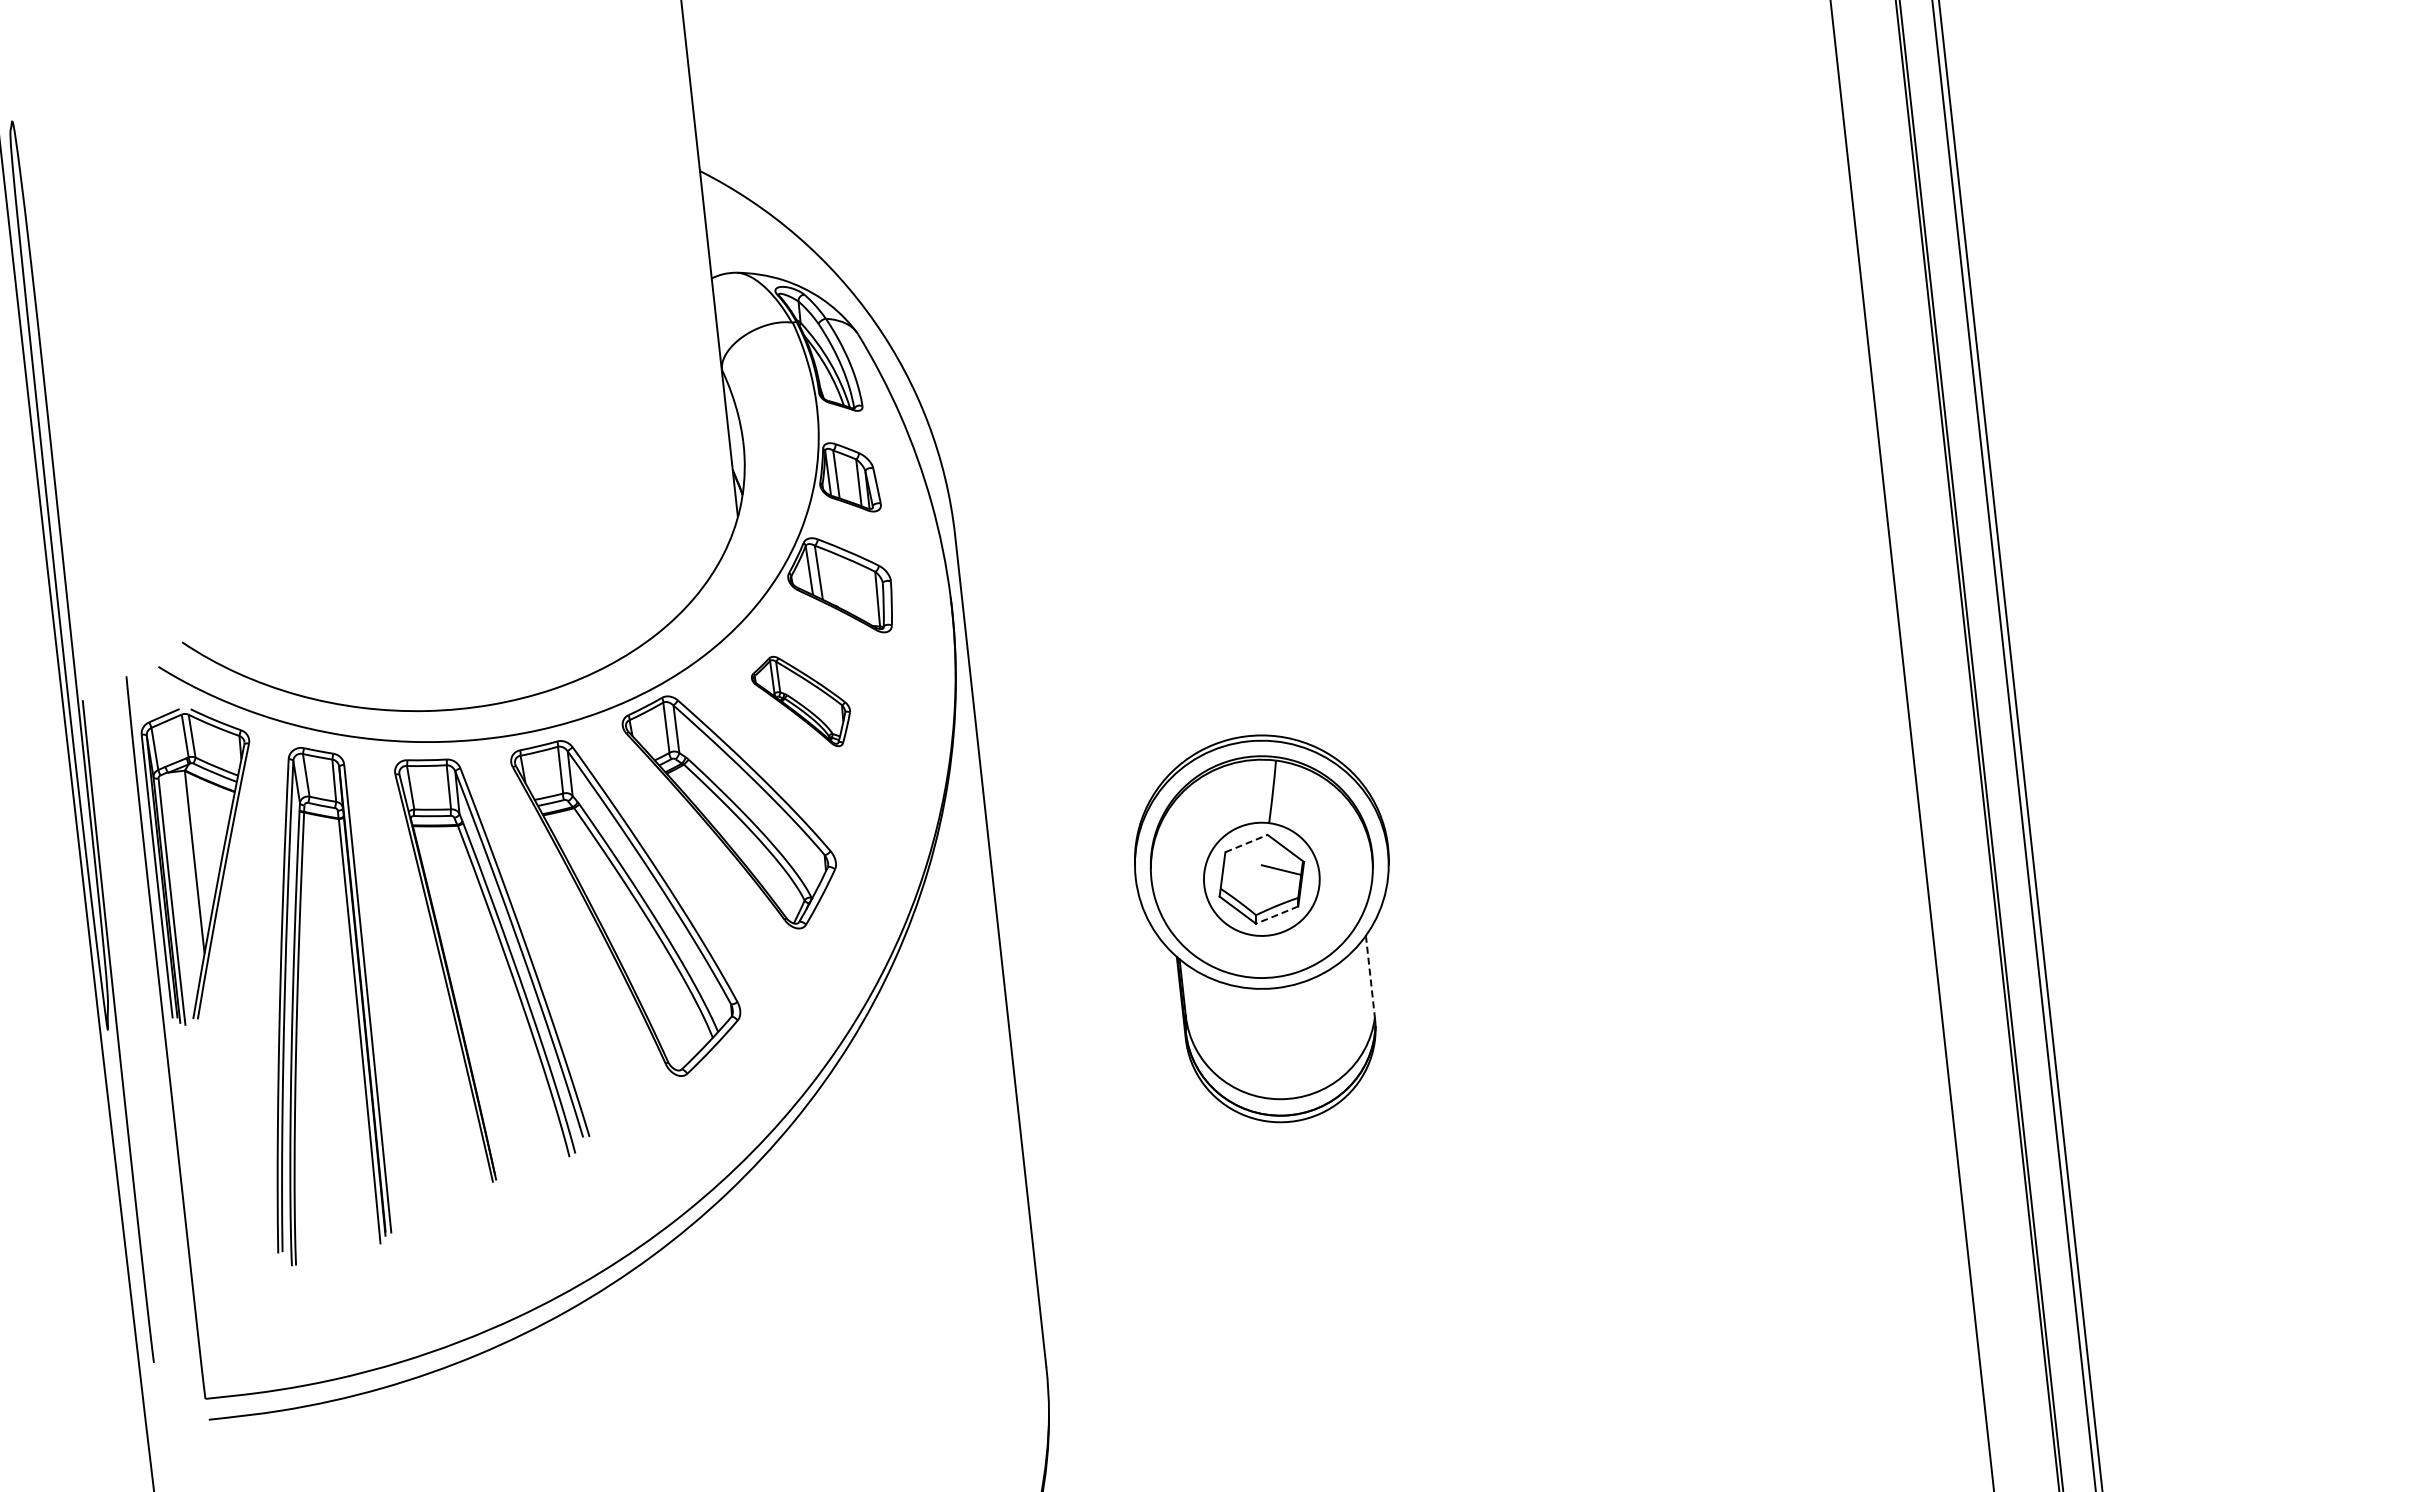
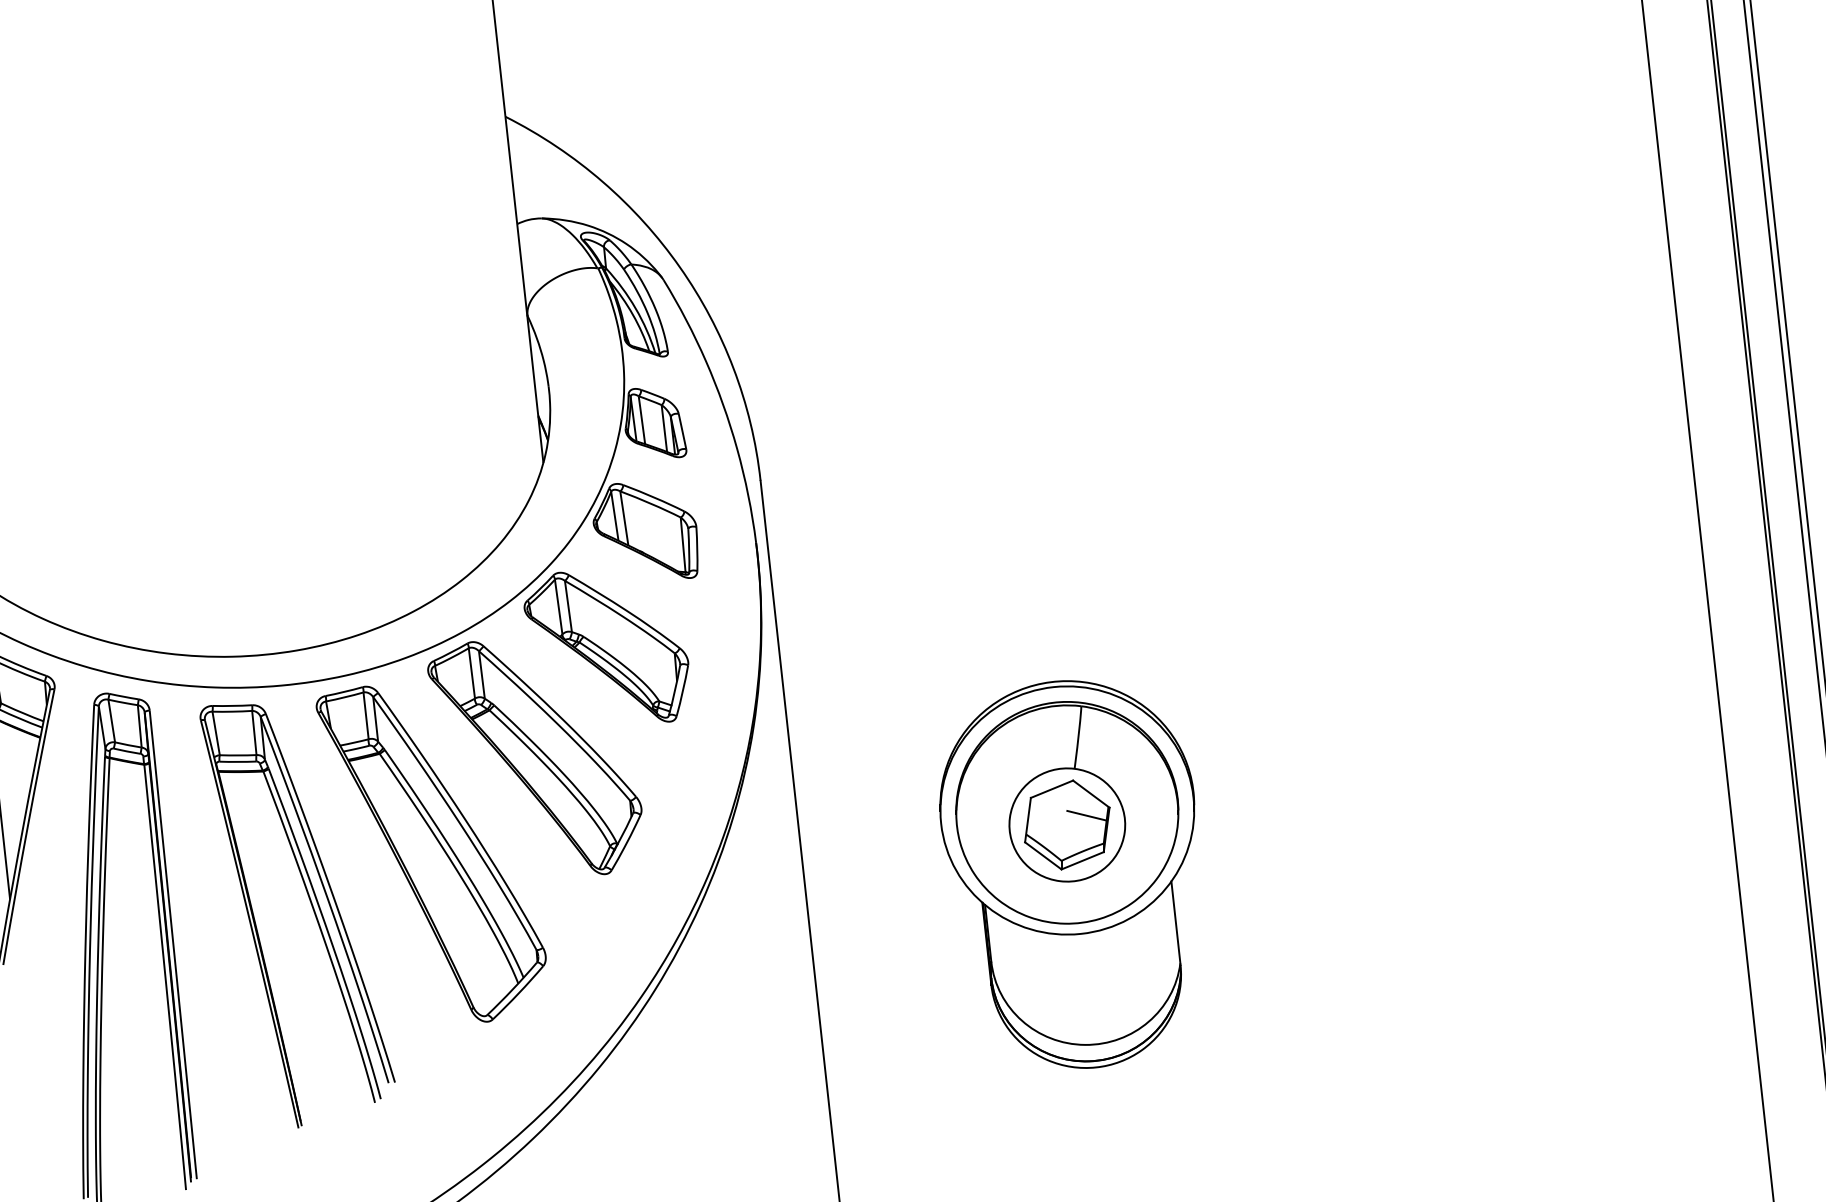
part: (800, 701) -> (605, 647), size x1.67
line: (1246, 843) -> (1051, 789), dashed -> solid
line: (1277, 915) -> (1082, 861), dashed -> solid
line: (1370, 977) -> (1175, 923), dashed -> solid

